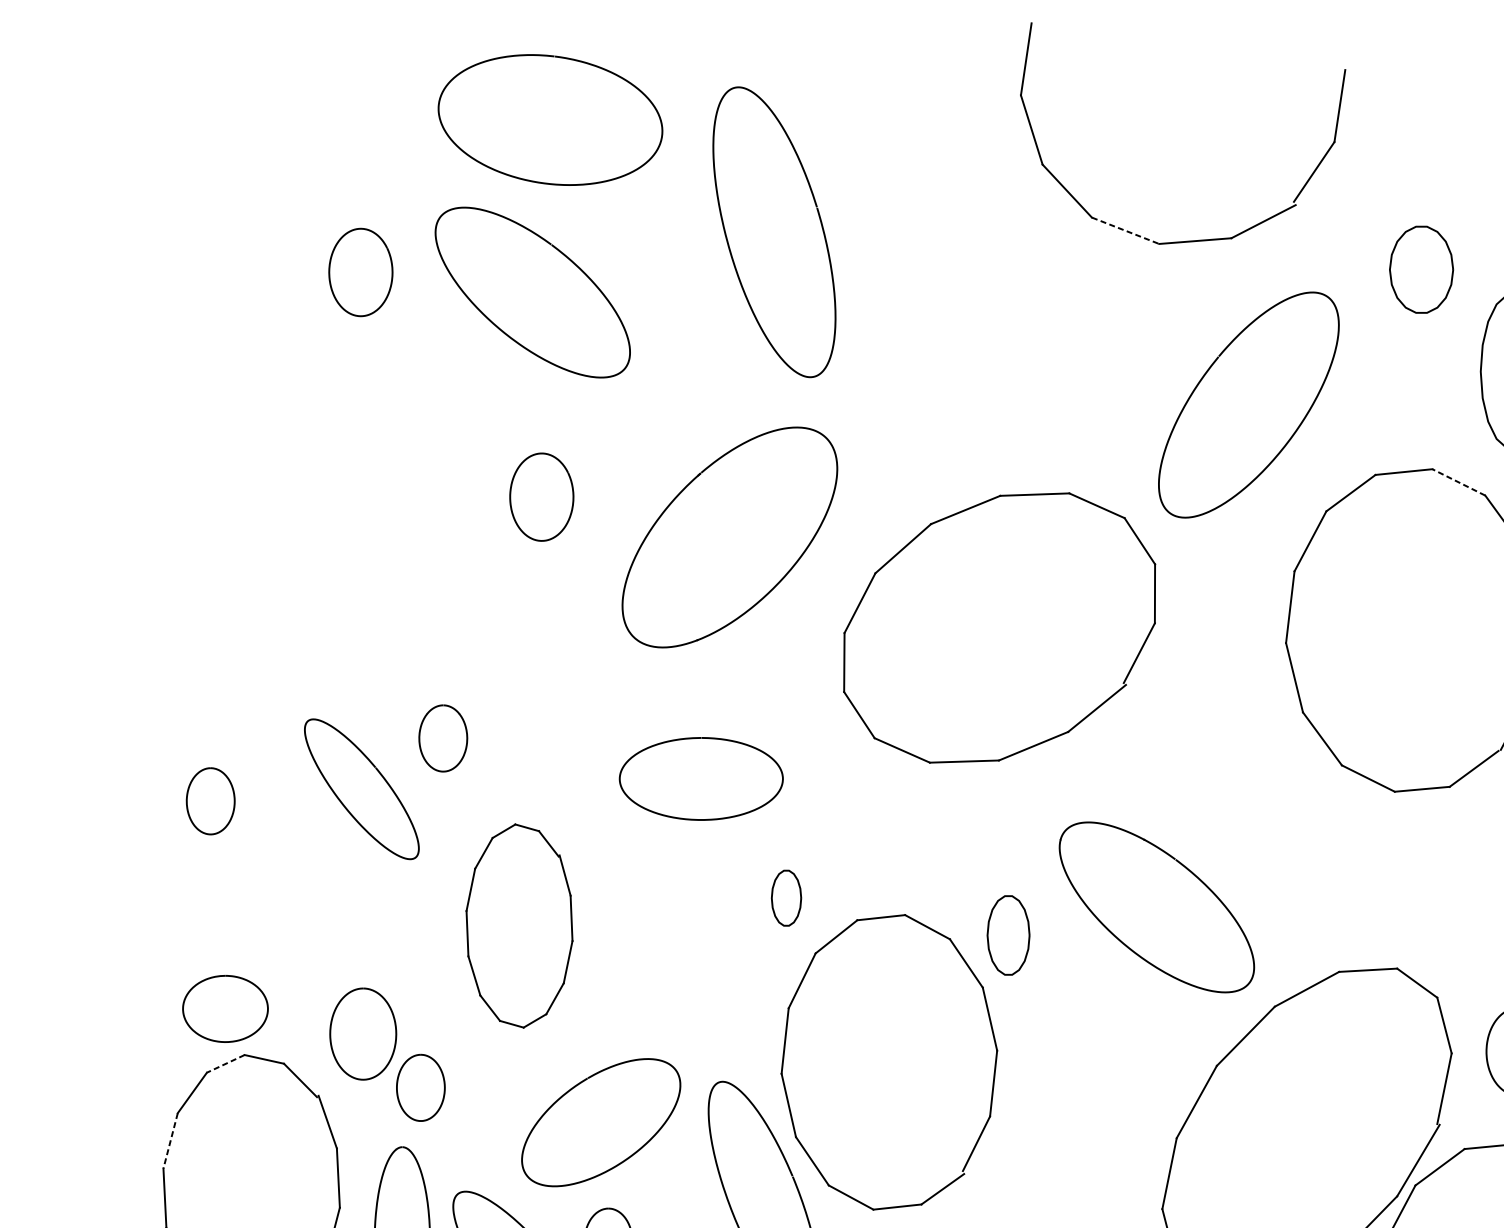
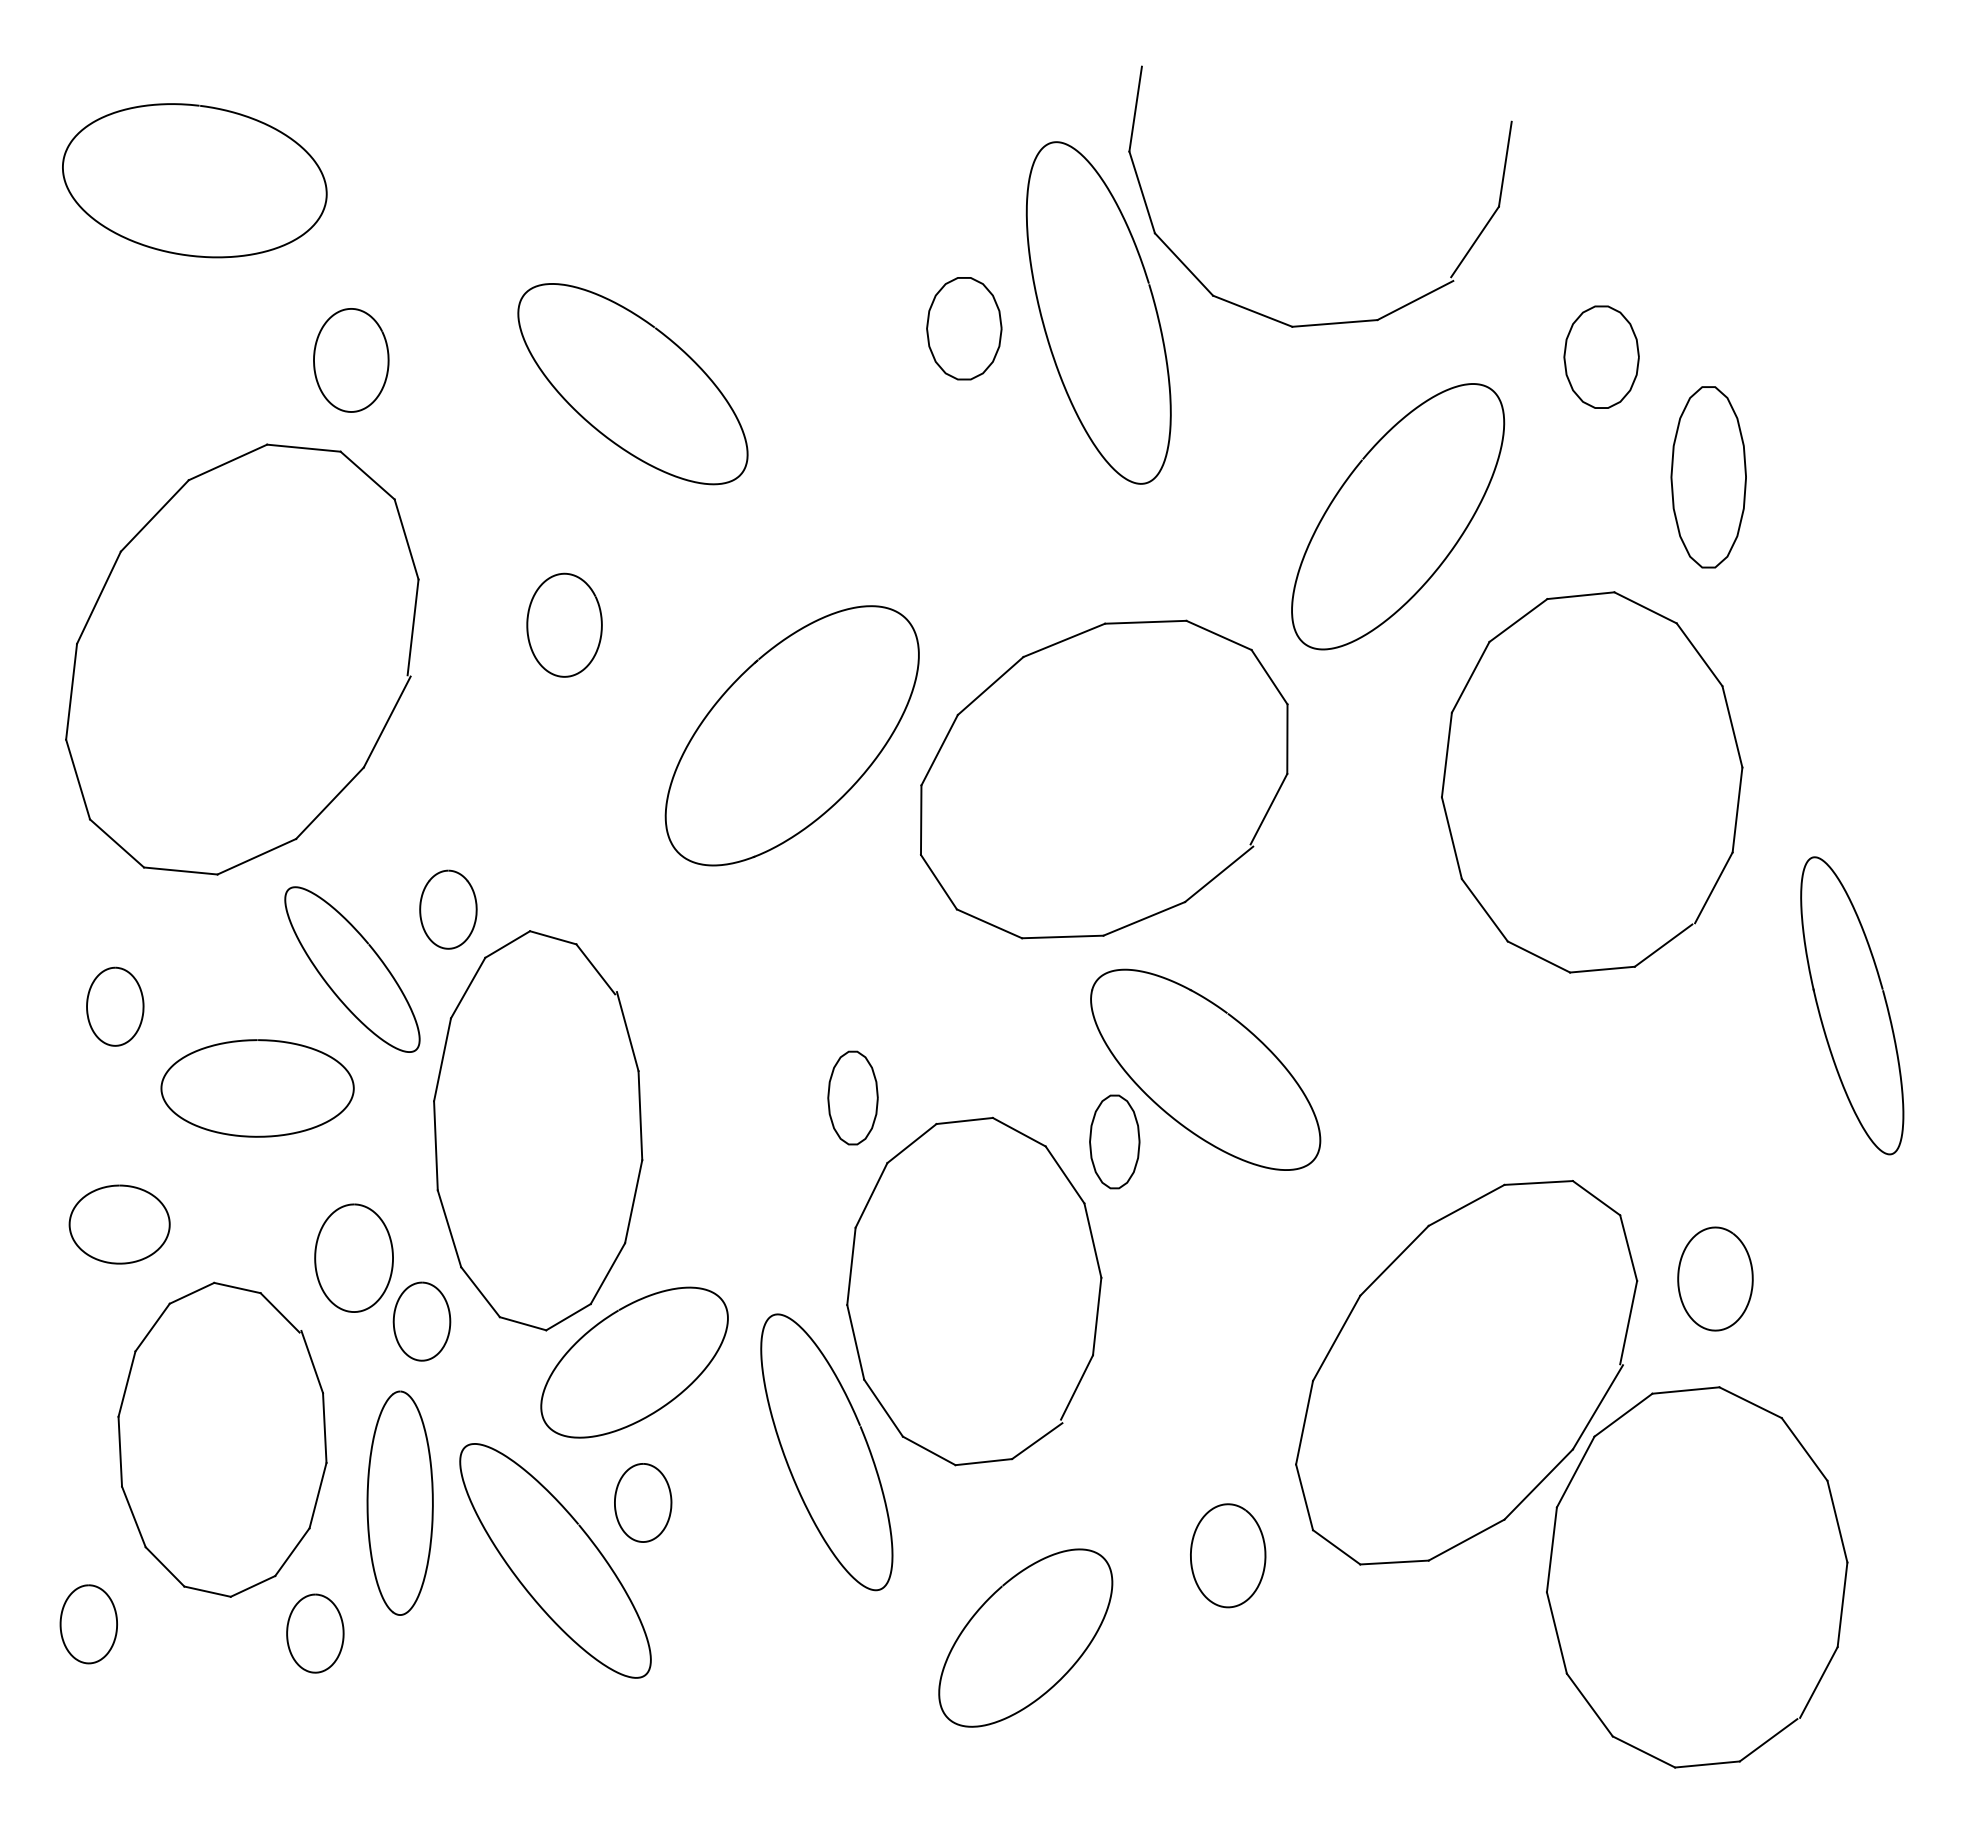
curve: (557, 57) -> (202, 107), moved
line: (1125, 230) -> (1252, 311), dashed -> solid
part: (881, 245) -> (964, 328), added
curve: (730, 247) -> (1046, 330), moved
curve: (501, 329) -> (596, 427), moved
line: (1458, 482) -> (1645, 607), dashed -> solid
part: (268, 526) -> (242, 659), added
part: (729, 537) -> (791, 735), moved
curve: (233, 801) -> (142, 1006), moved
curve: (701, 818) -> (257, 1135), moved
part: (786, 897) -> (852, 1097), size x1.43
part: (1156, 907) -> (1205, 1069), moved
part: (519, 925) -> (538, 1130), size x1.67
curve: (225, 976) -> (119, 1186), moved
line: (226, 1064) -> (192, 1293), dashed -> solid
line: (171, 1141) -> (127, 1384), dashed -> solid

